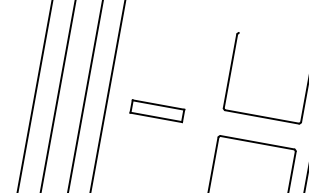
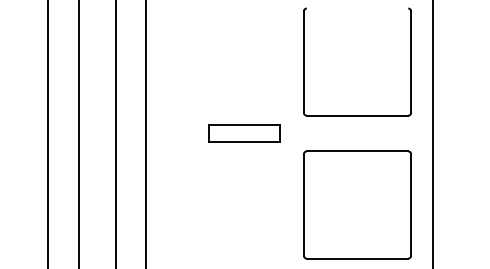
part: (157, 111) -> (244, 133), moved

